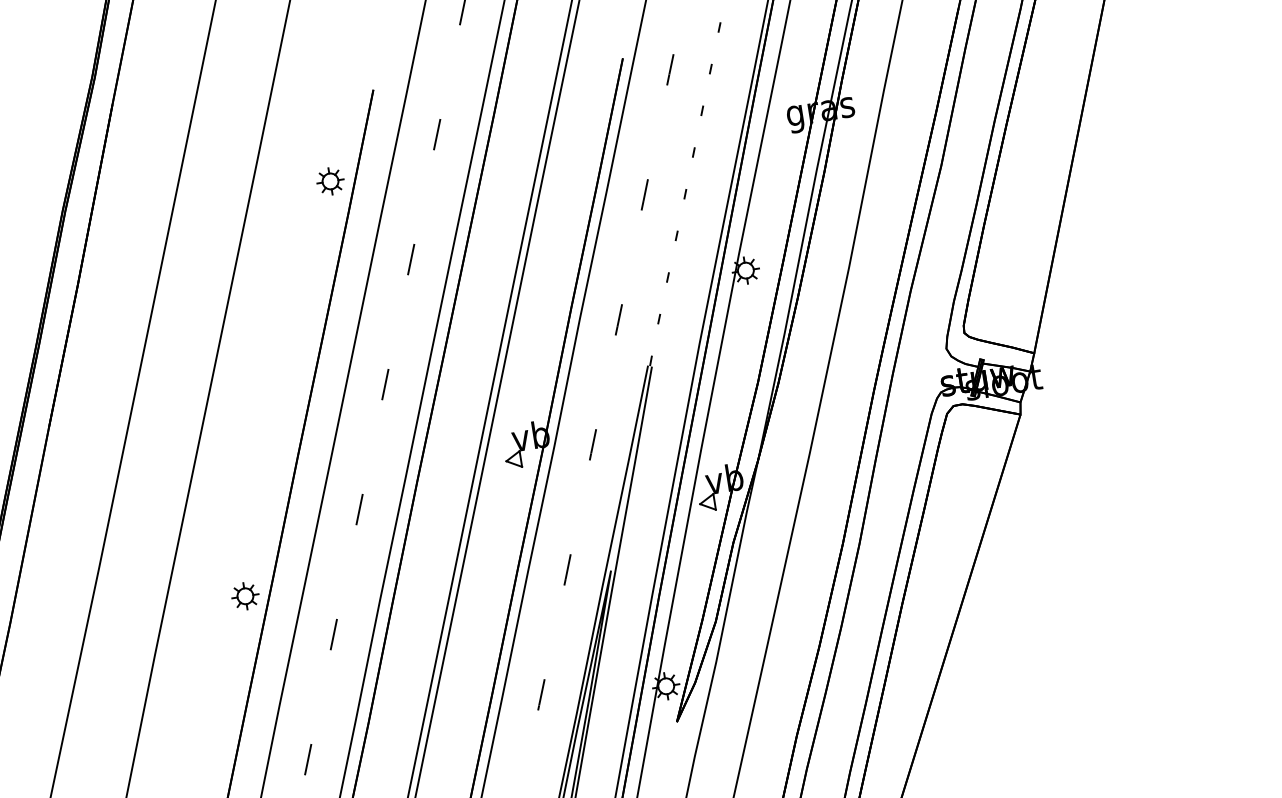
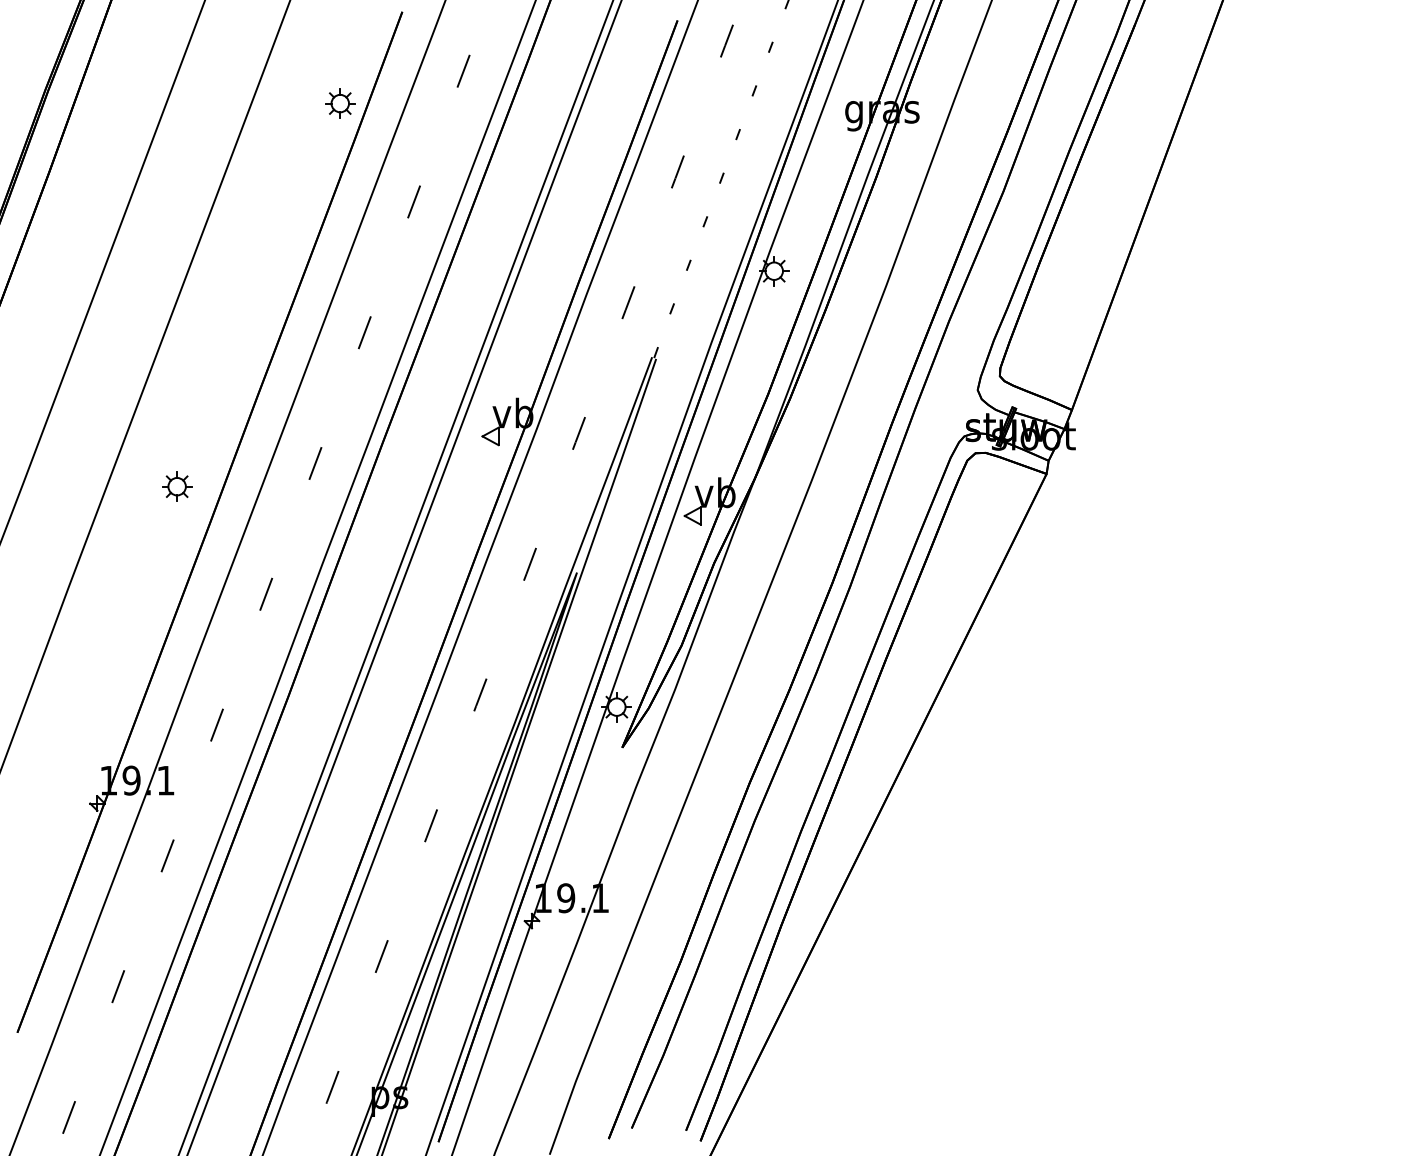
part: (245, 596) -> (177, 486), moved

